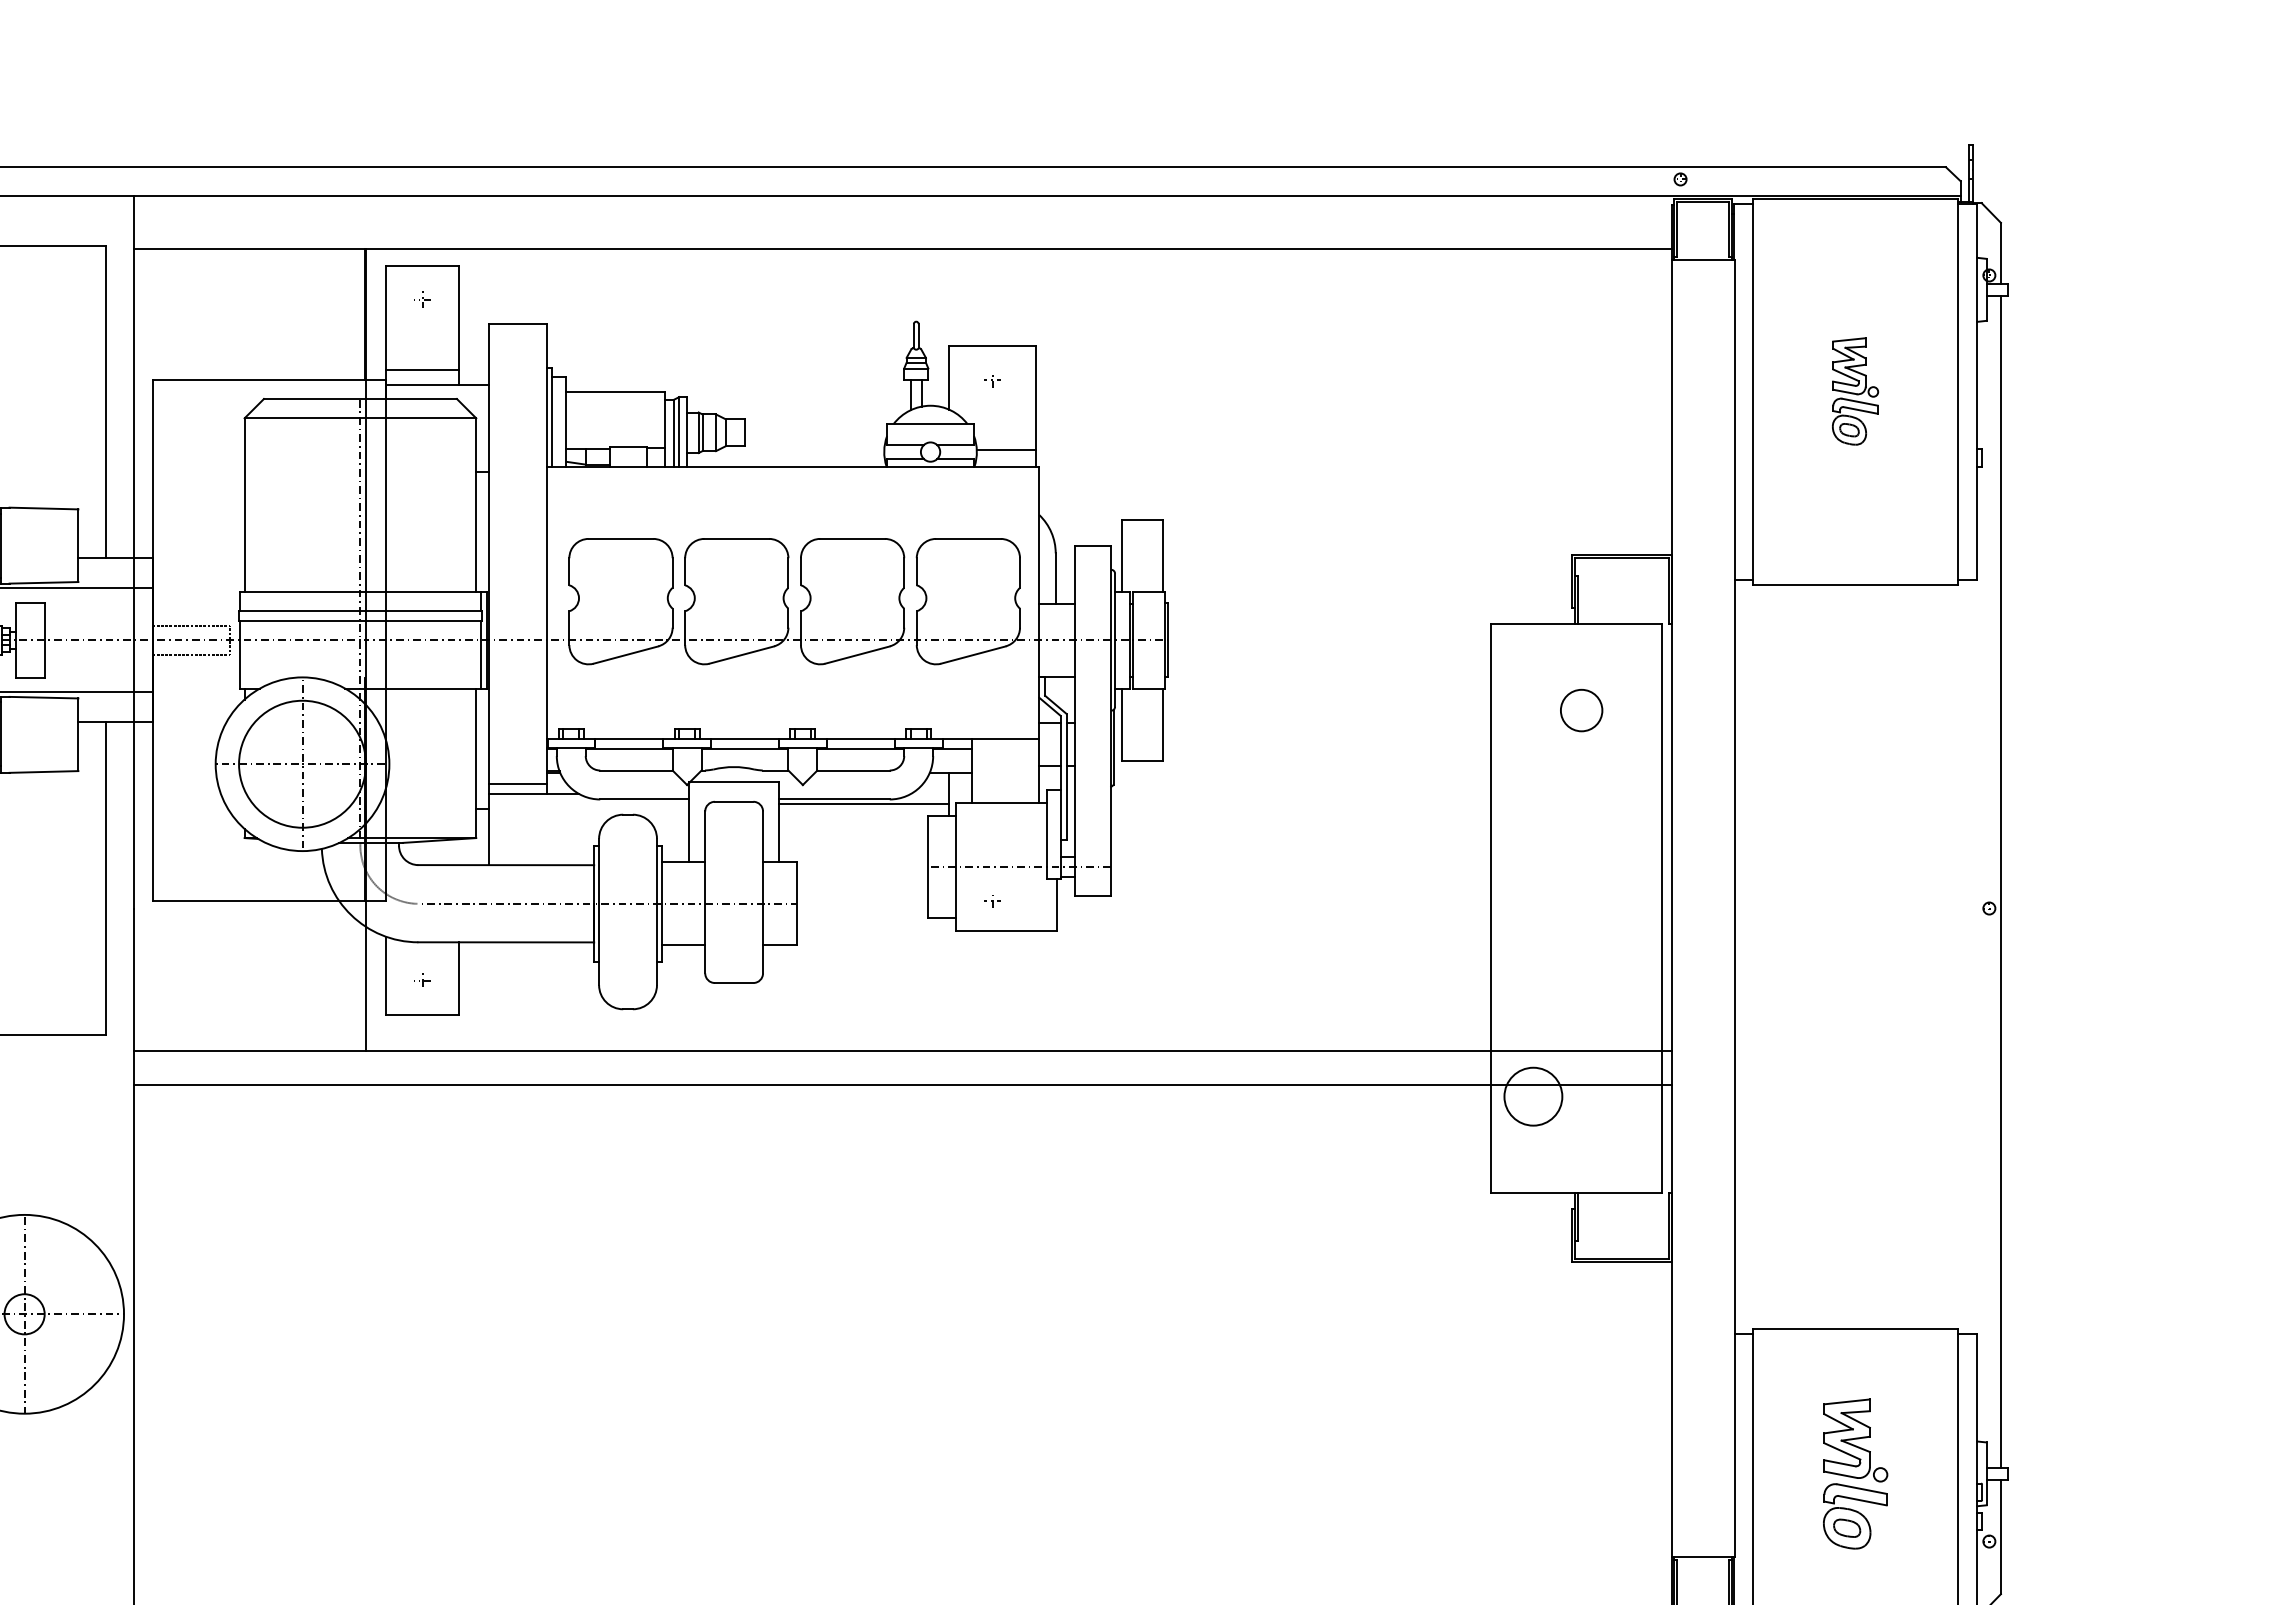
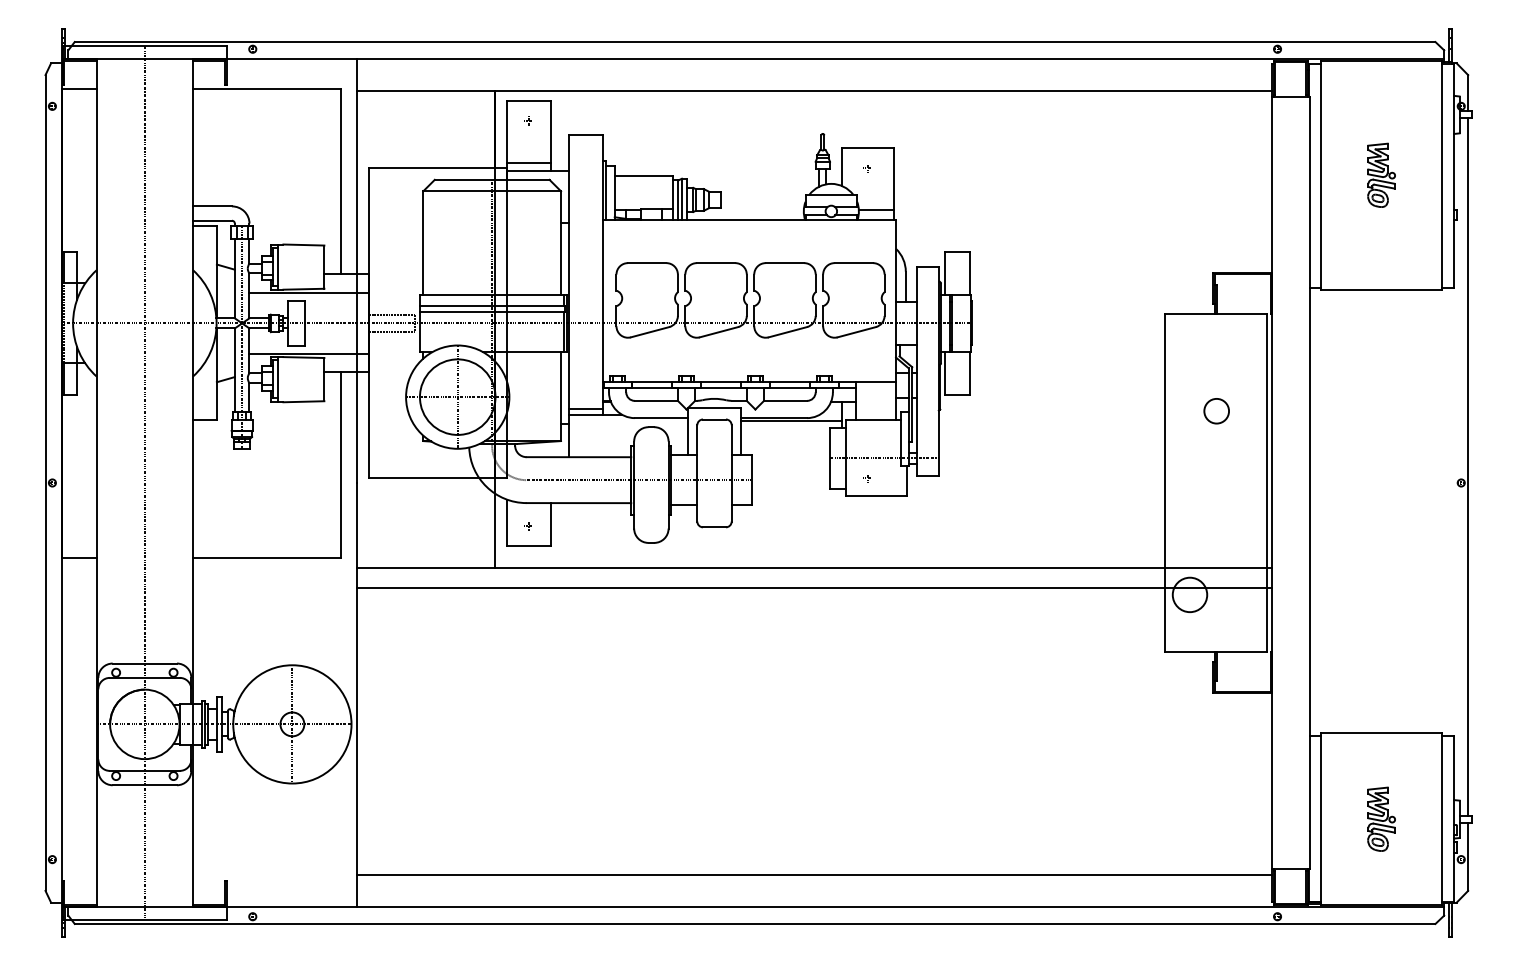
circle: (1581, 711) -> (1216, 411), moved
part: (1855, 1472) -> (1381, 818), size x0.71
line: (902, 1568) -> (814, 875), added

